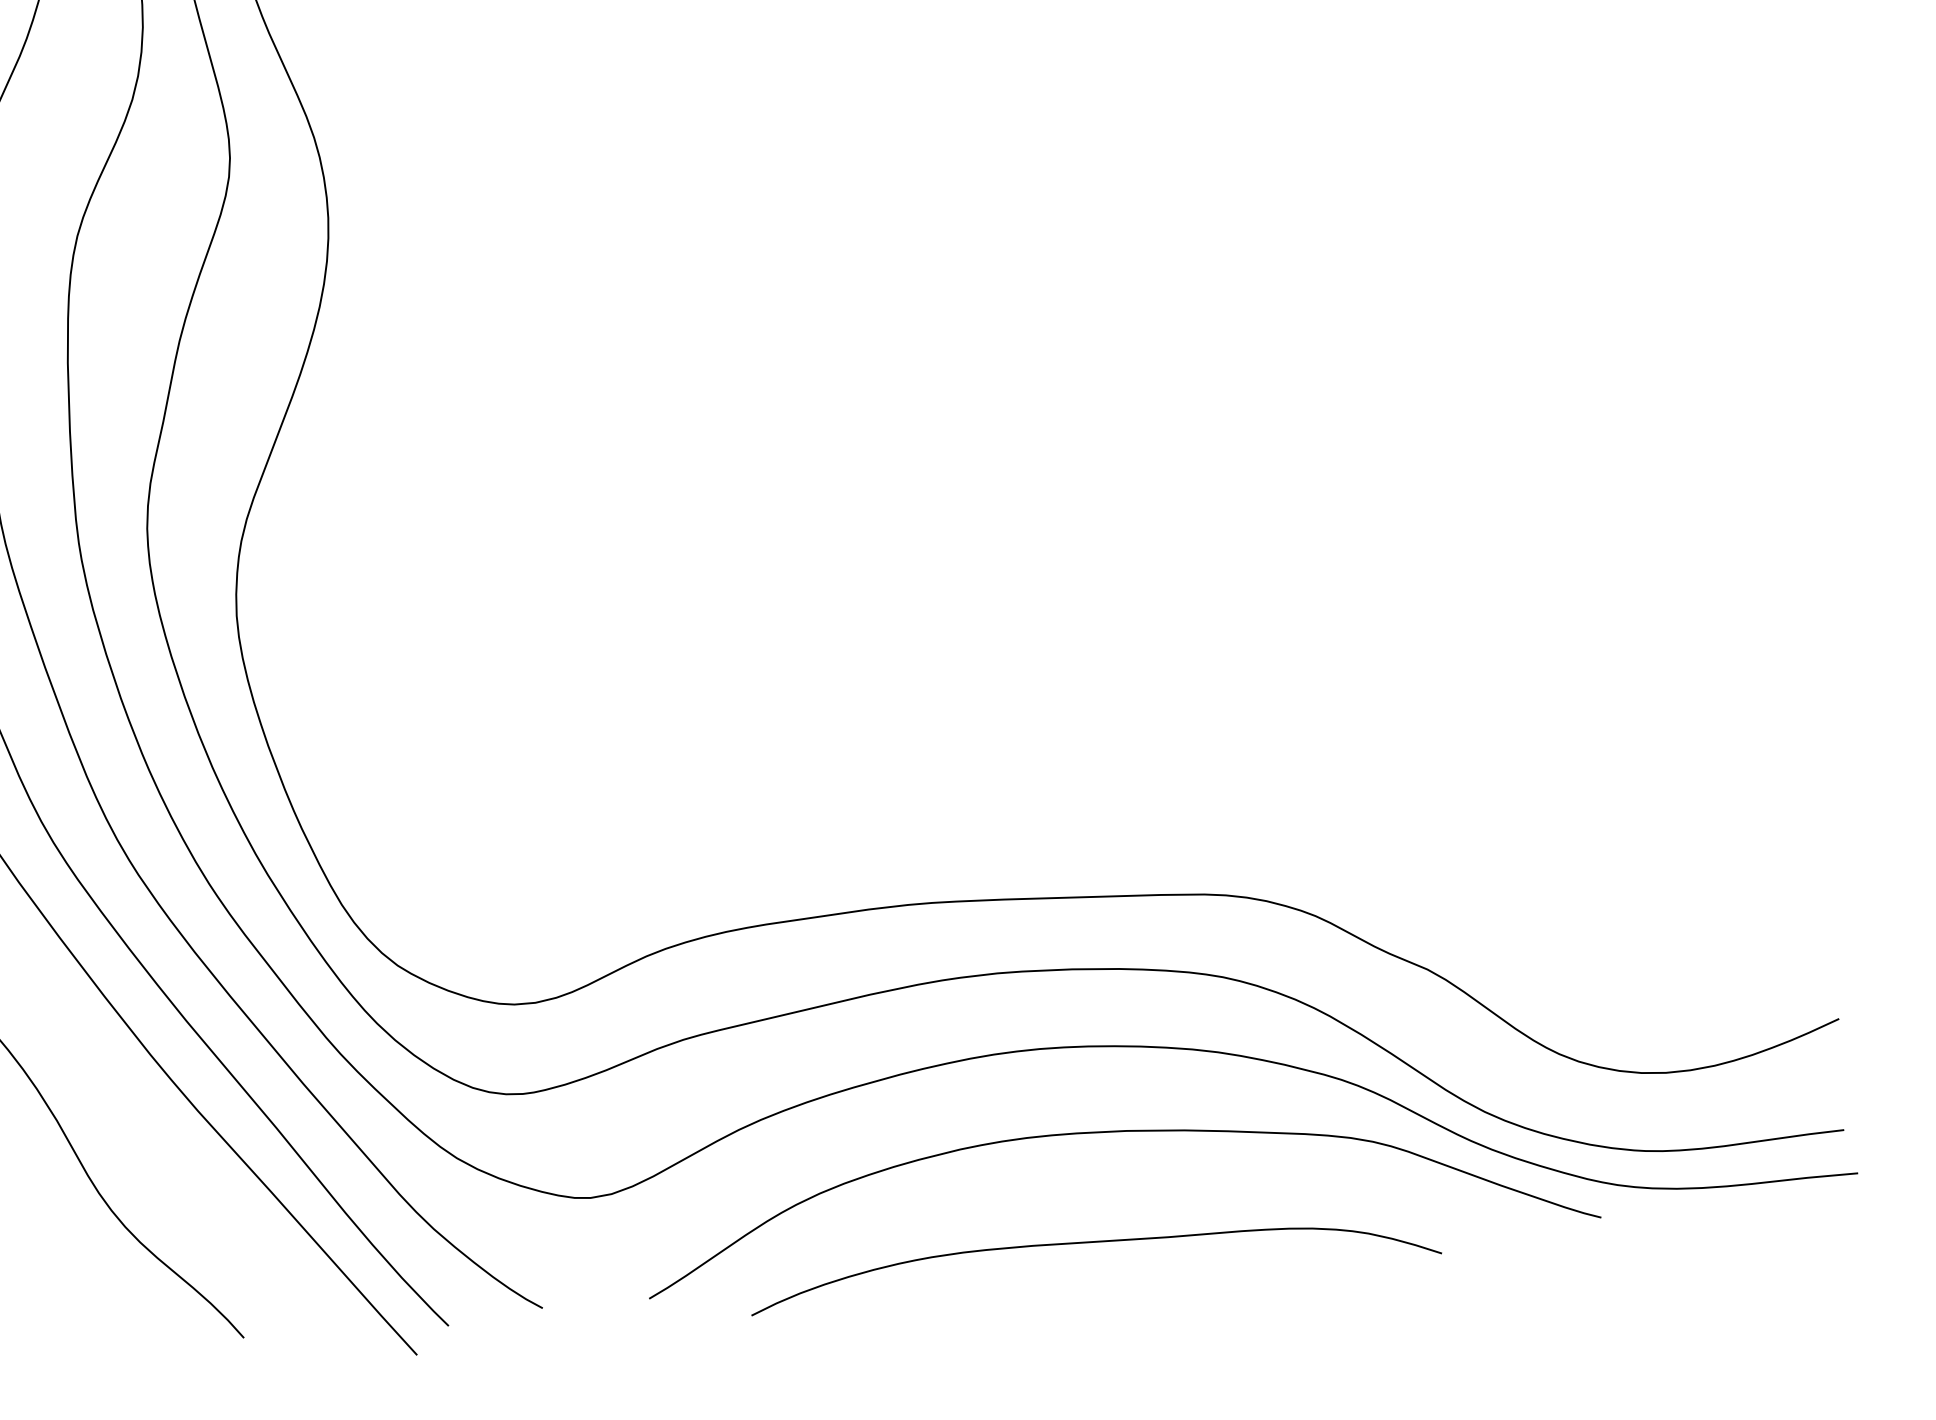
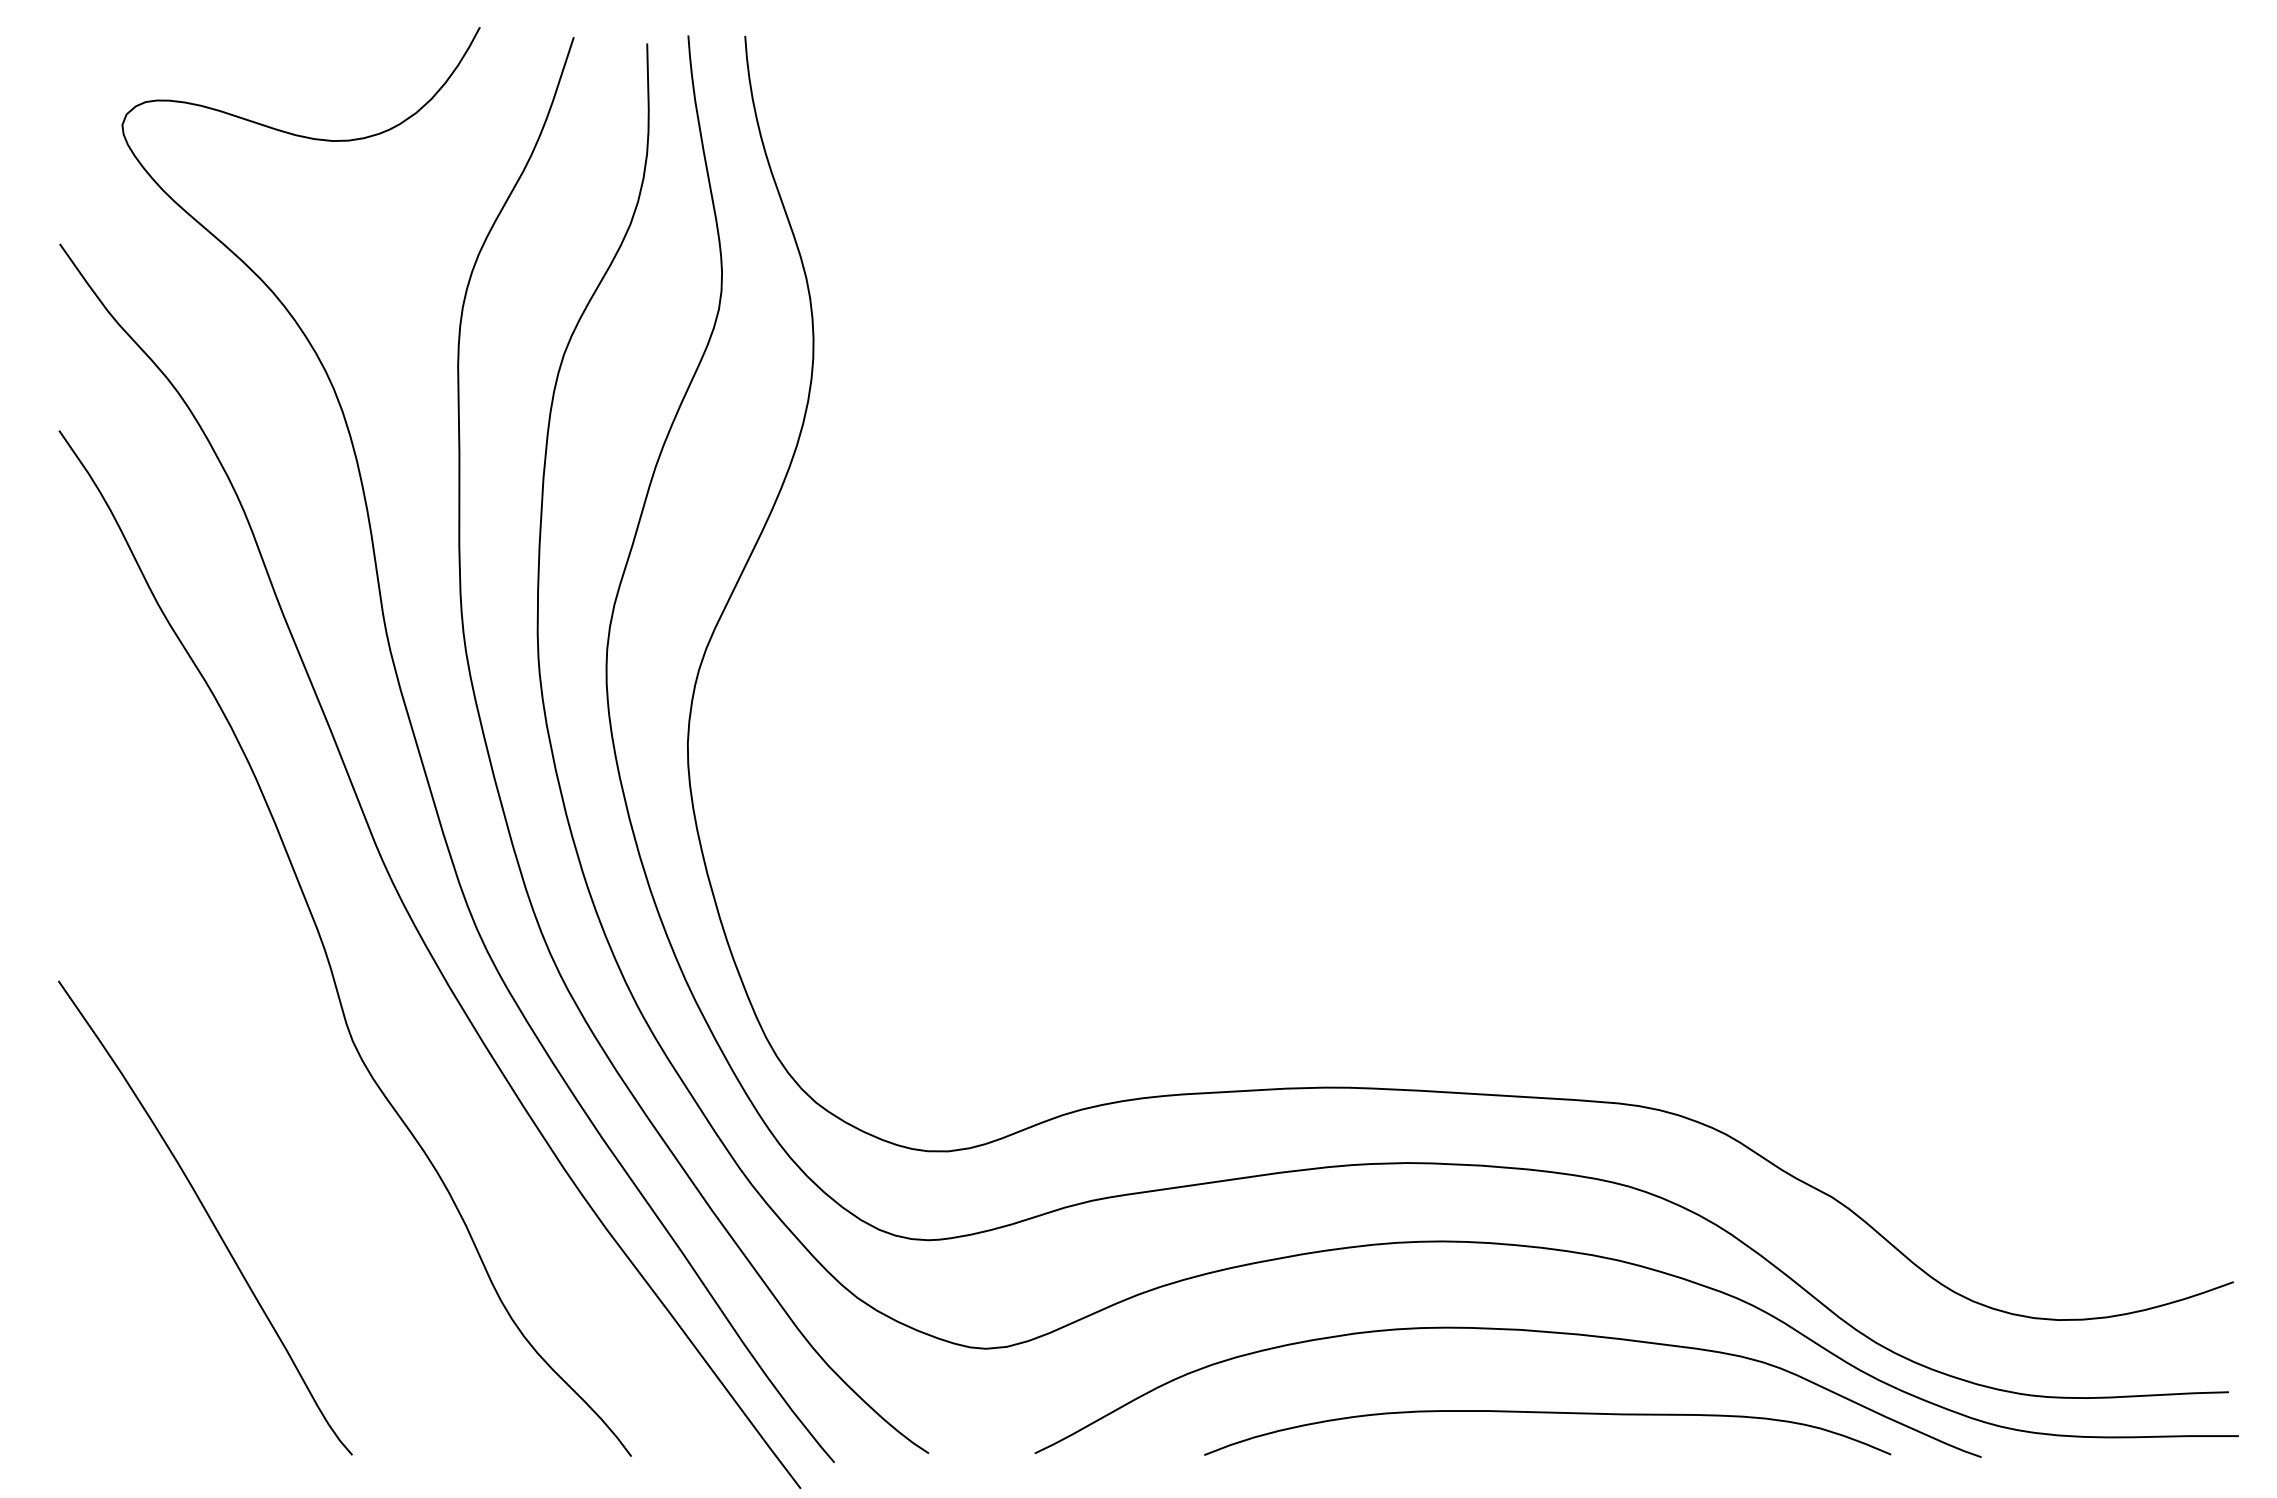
curve: (1092, 1243) -> (1547, 1413), moved

